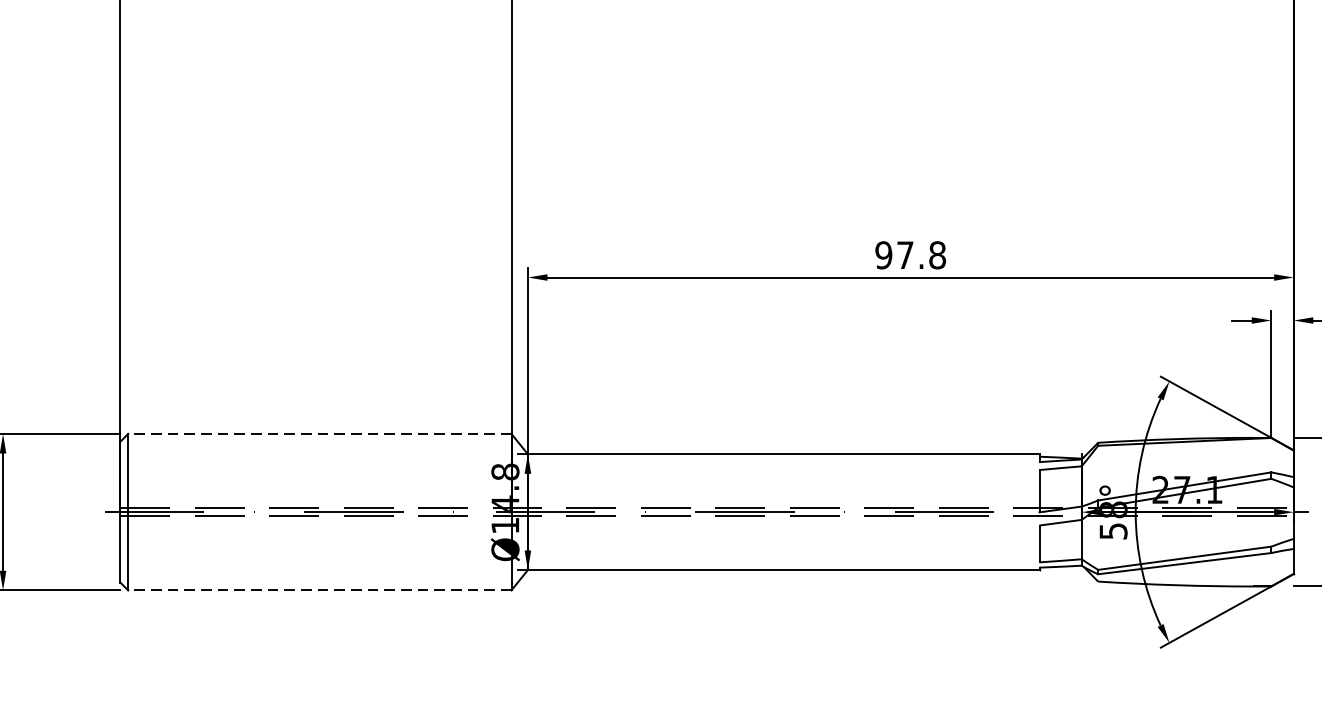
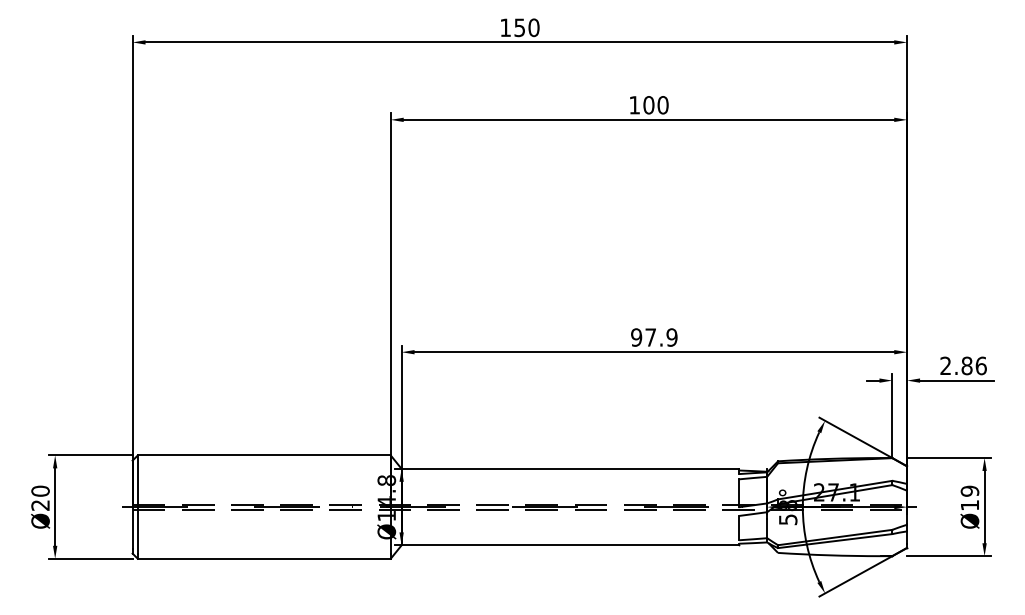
text: (936, 255) -> (671, 337), 97.8 -> 97.9
line: (320, 433) -> (264, 455), dashed -> solid
line: (320, 590) -> (264, 558), dashed -> solid

